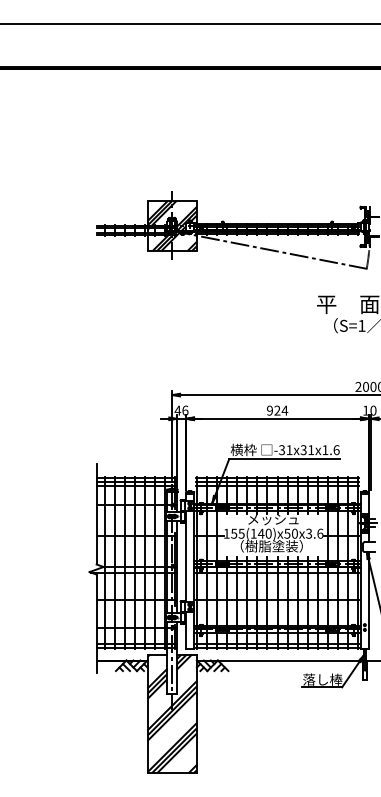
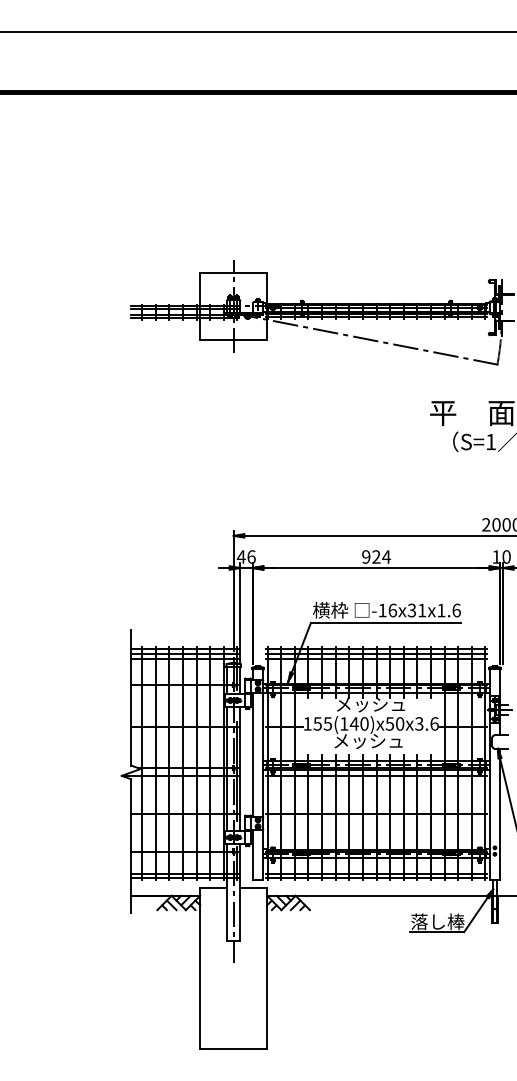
hatch: (172, 225) -> (233, 305), removed
text: (285, 450) -> (387, 610), -31x31x1.6 -> -16x31x1.6
text: (271, 545) -> (368, 740), （樹脂塗装） -> メッシュ
hatch: (172, 713) -> (233, 967), removed

